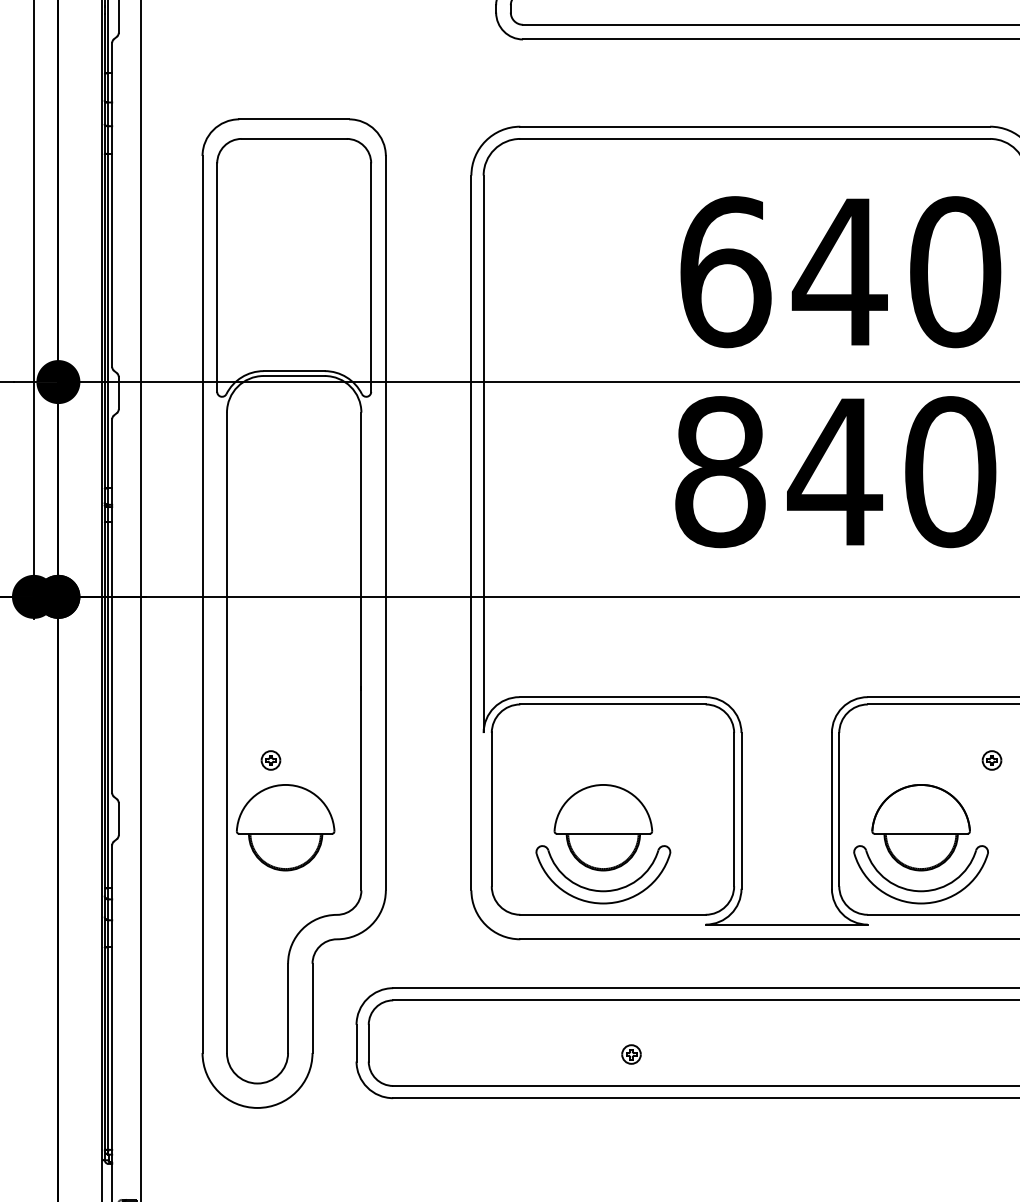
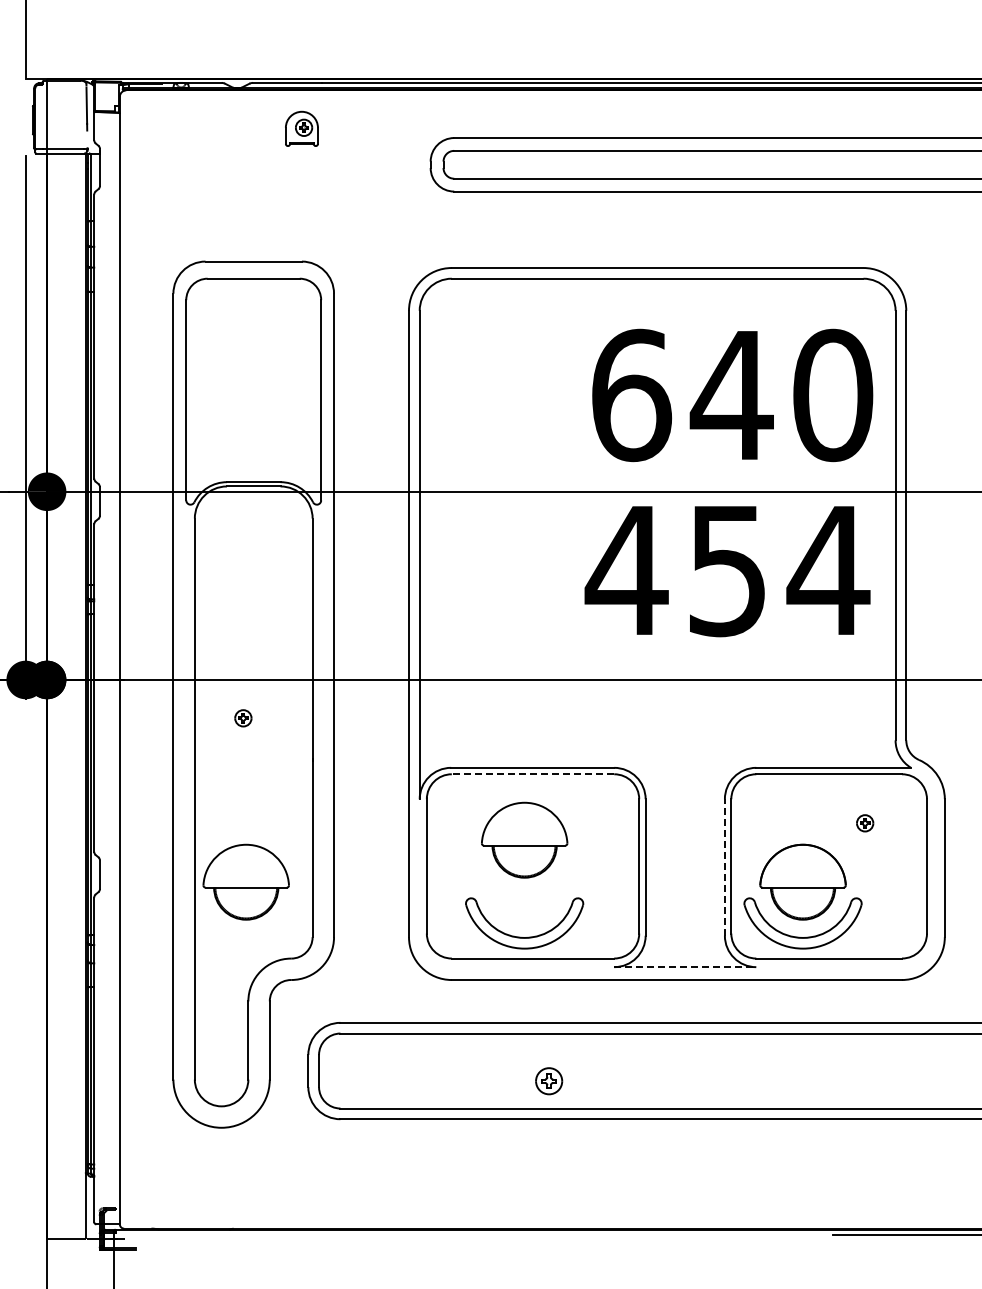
text: (834, 471) -> (727, 570), 840 -> 454
line: (612, 704) -> (532, 774), solid -> dashed
part: (271, 760) -> (243, 718), moved
line: (831, 810) -> (724, 867), solid -> dashed
part: (603, 826) -> (524, 839), moved
line: (786, 925) -> (685, 967), solid -> dashed
part: (631, 1053) -> (549, 1080), size x1.6

